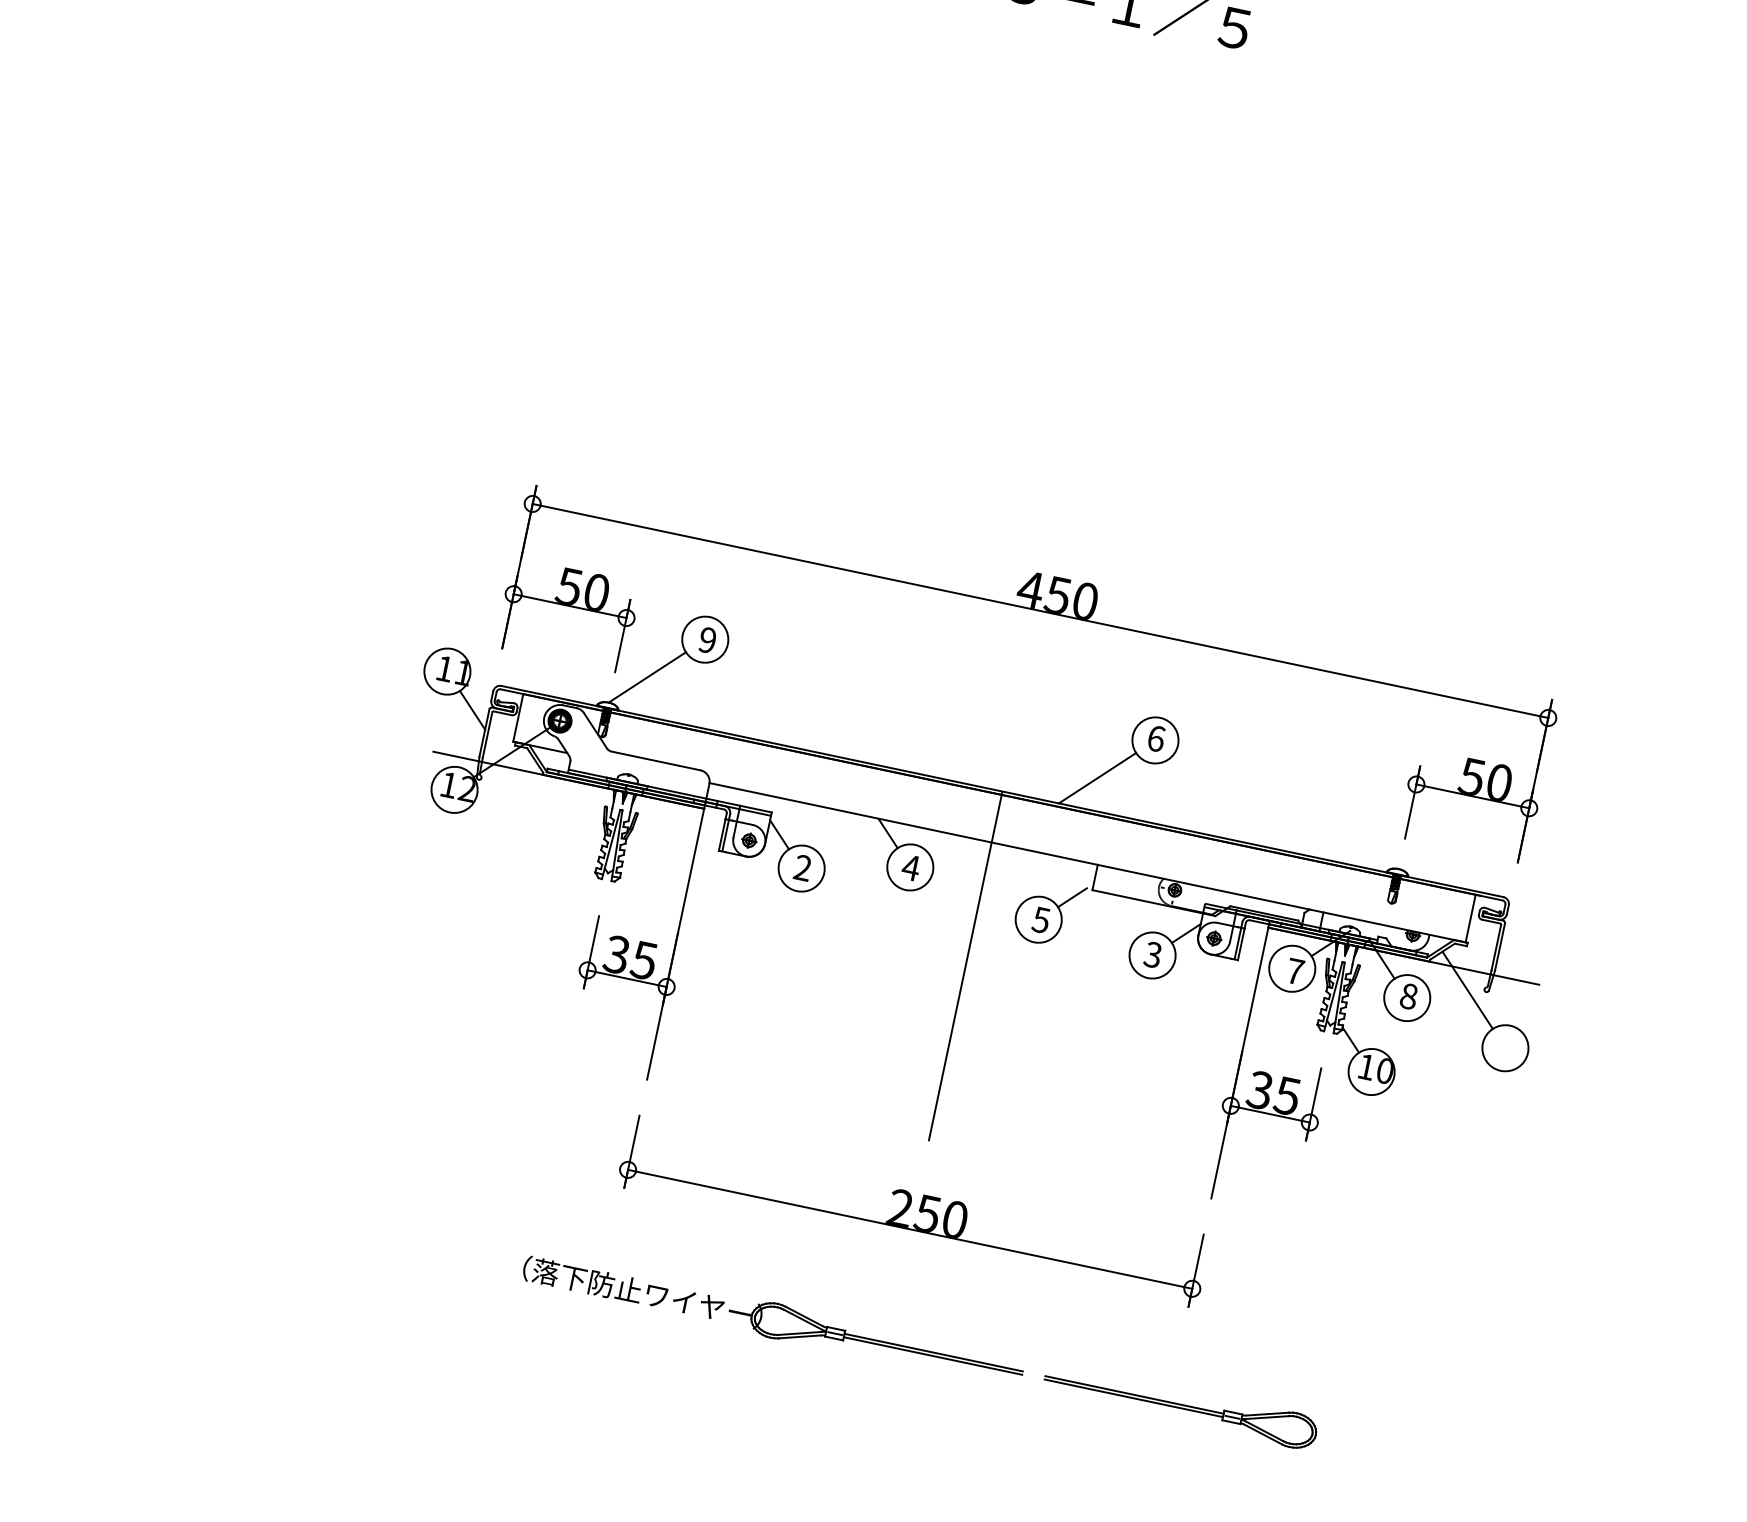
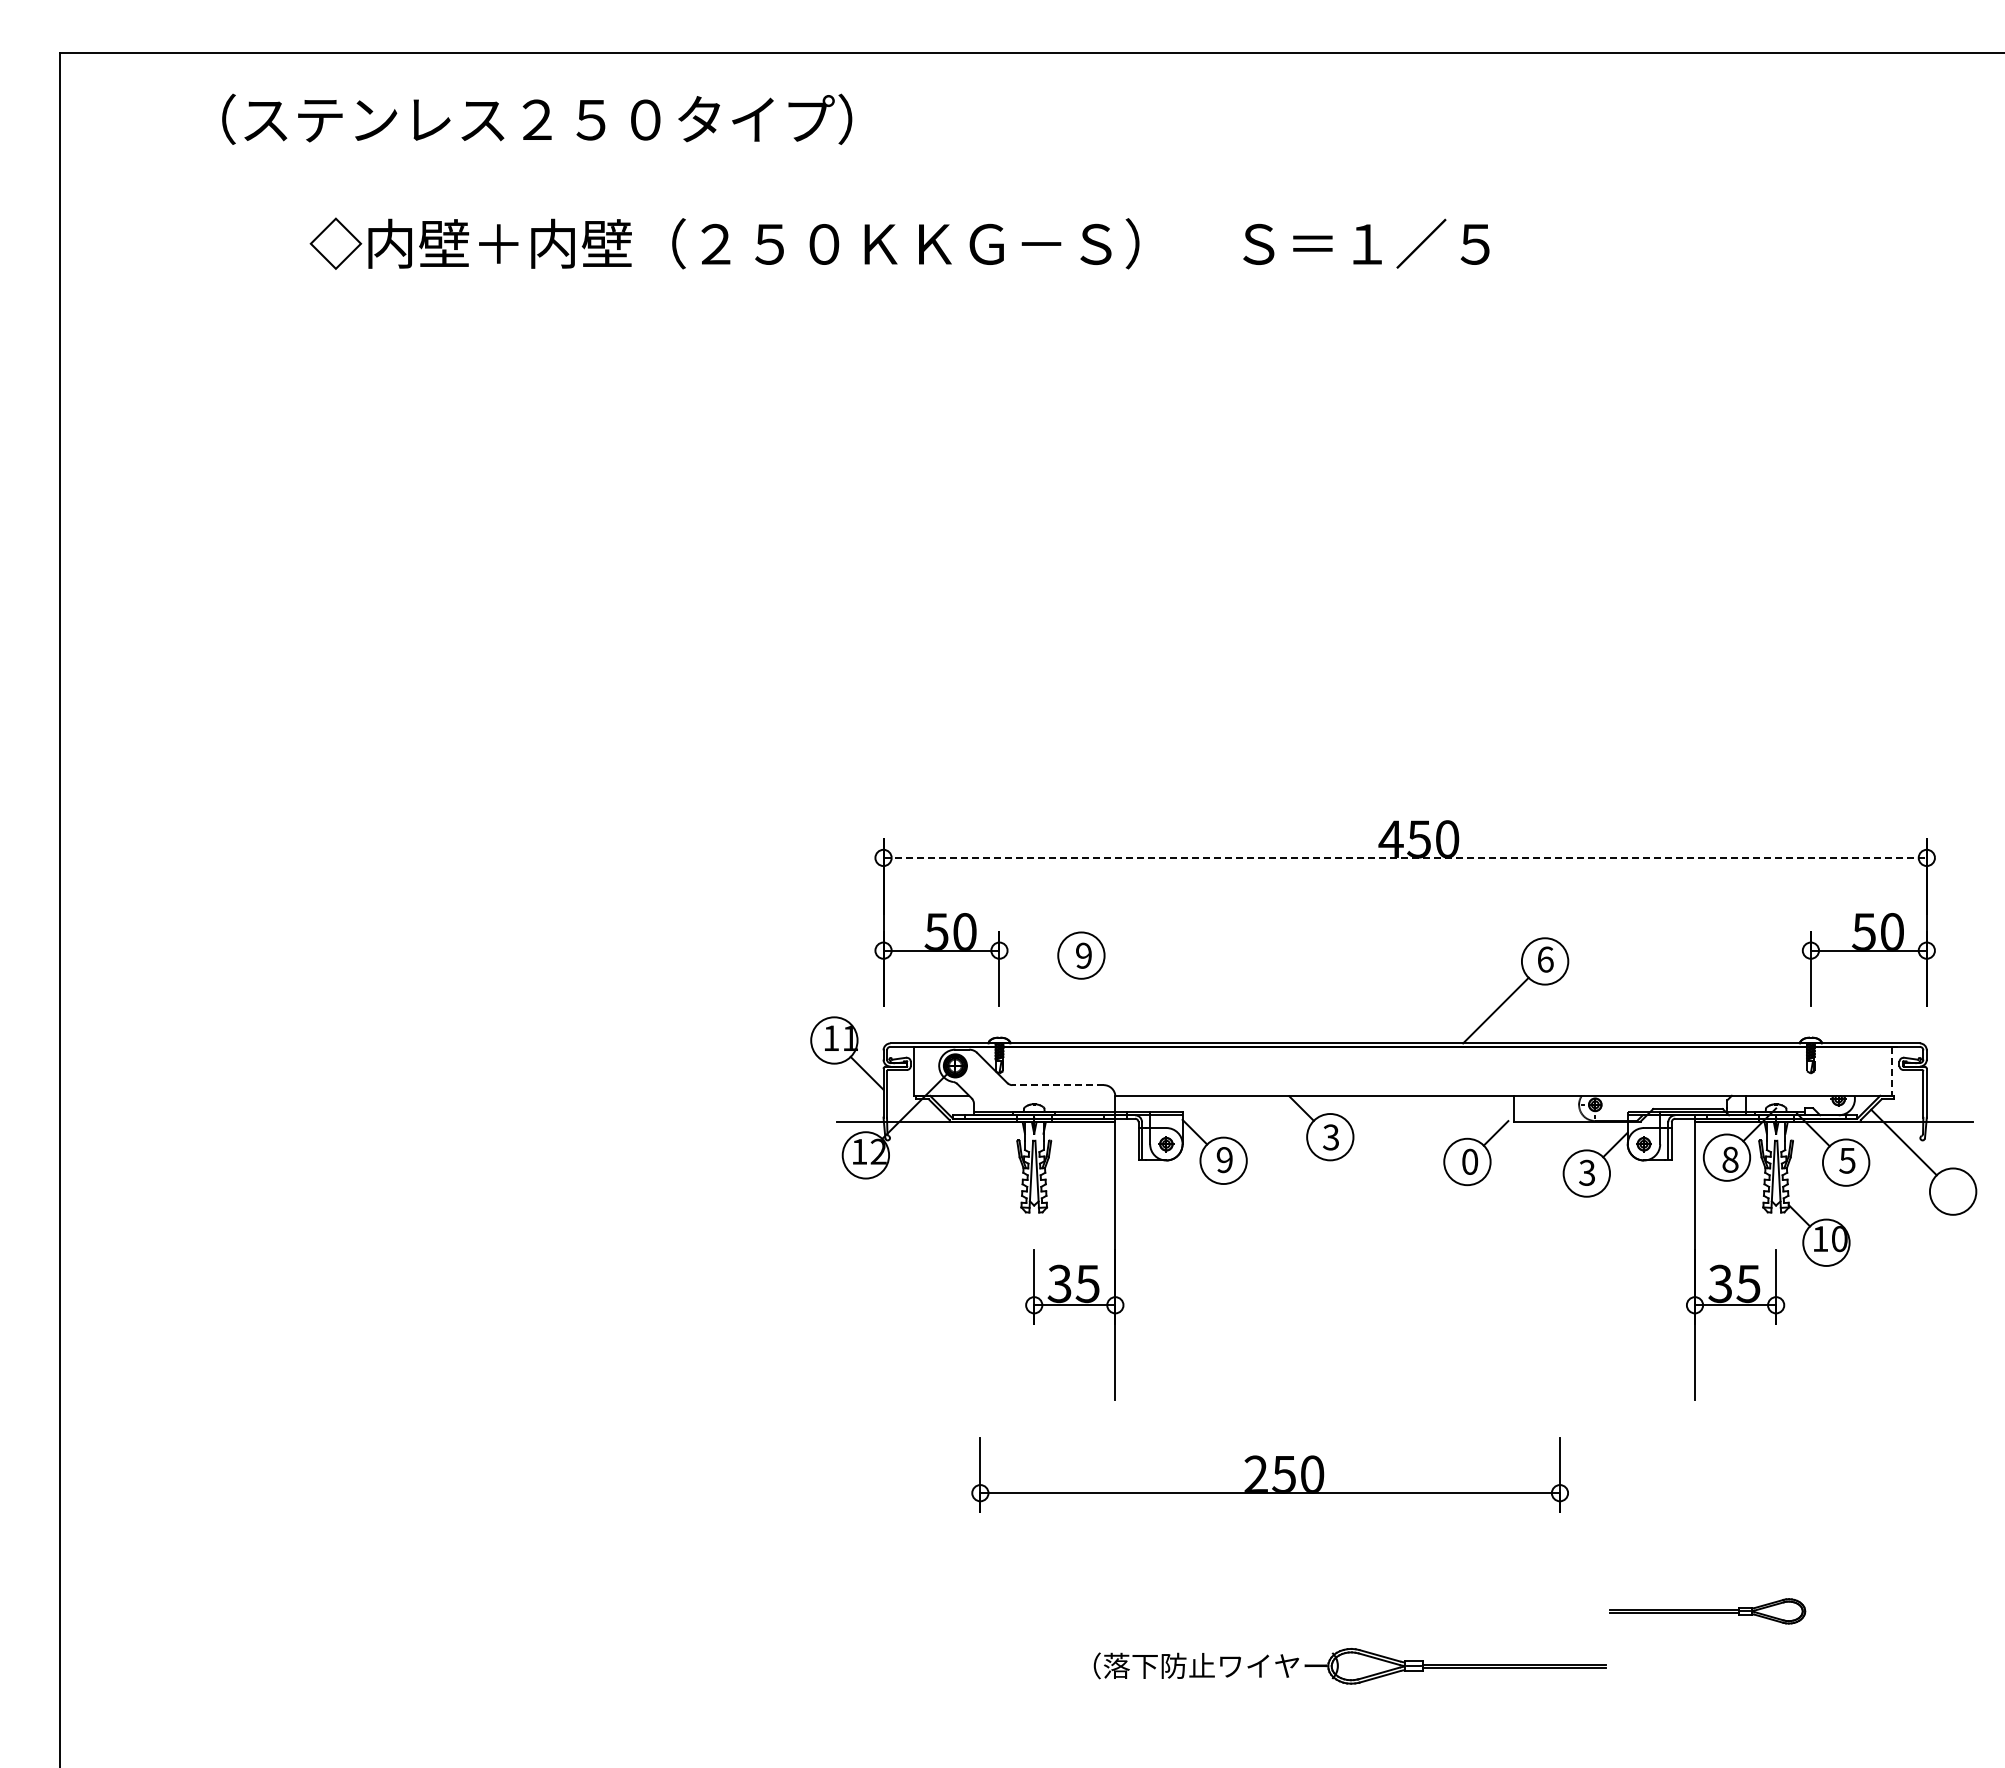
line: (1040, 610) -> (1405, 857), solid -> dashed
line: (647, 677) -> (1032, 1004), removed
line: (656, 761) -> (1058, 1085), solid -> dashed
text: (910, 867) -> (1330, 1137), 4 -> 3
text: (802, 868) -> (1224, 1160), 2 -> 9
line: (1471, 918) -> (1892, 1071), solid -> dashed
text: (1040, 919) -> (1469, 1161), 5 -> 0
line: (966, 965) -> (1405, 1222), removed
text: (1295, 971) -> (1730, 1159), 7 -> 8
text: (1408, 996) -> (1847, 1160), 8 -> 5
part: (913, 1211) -> (1269, 1474), moved
part: (772, 1320) -> (1349, 1666), moved
part: (1180, 1406) -> (1707, 1611), size x0.7

